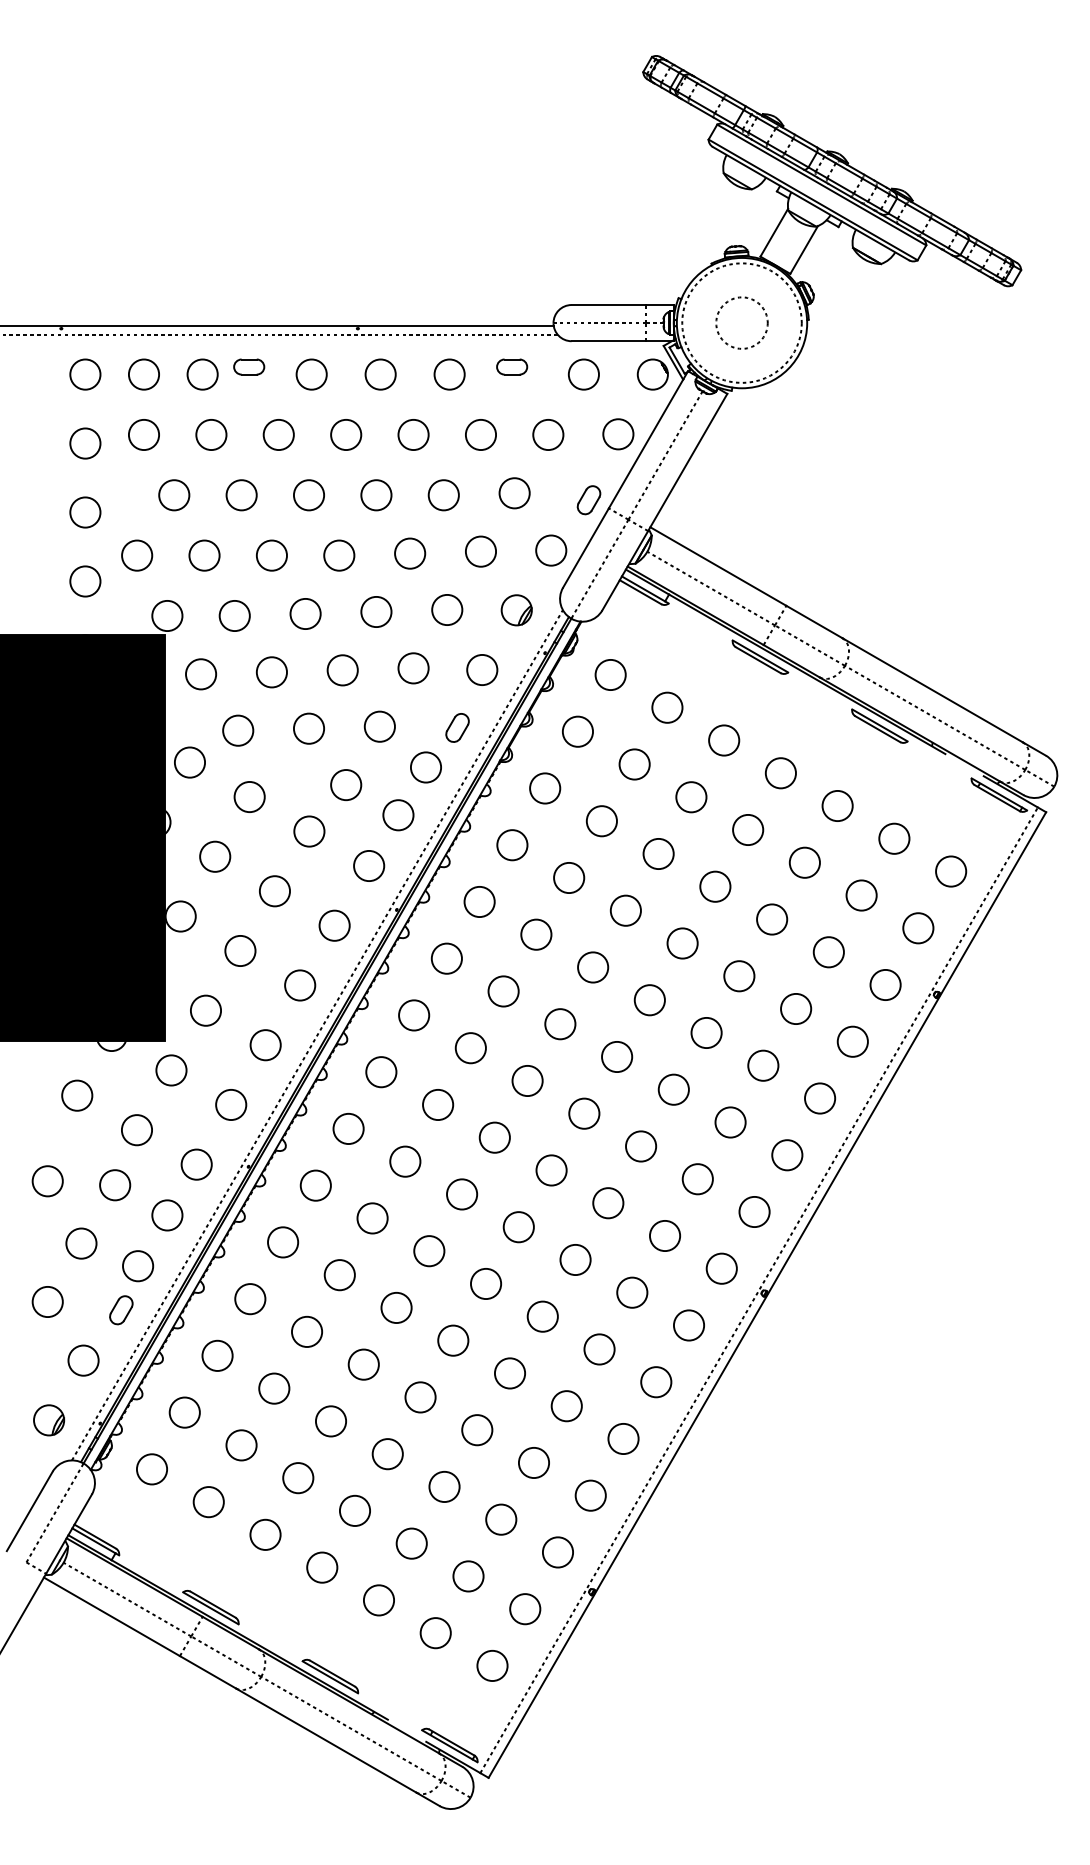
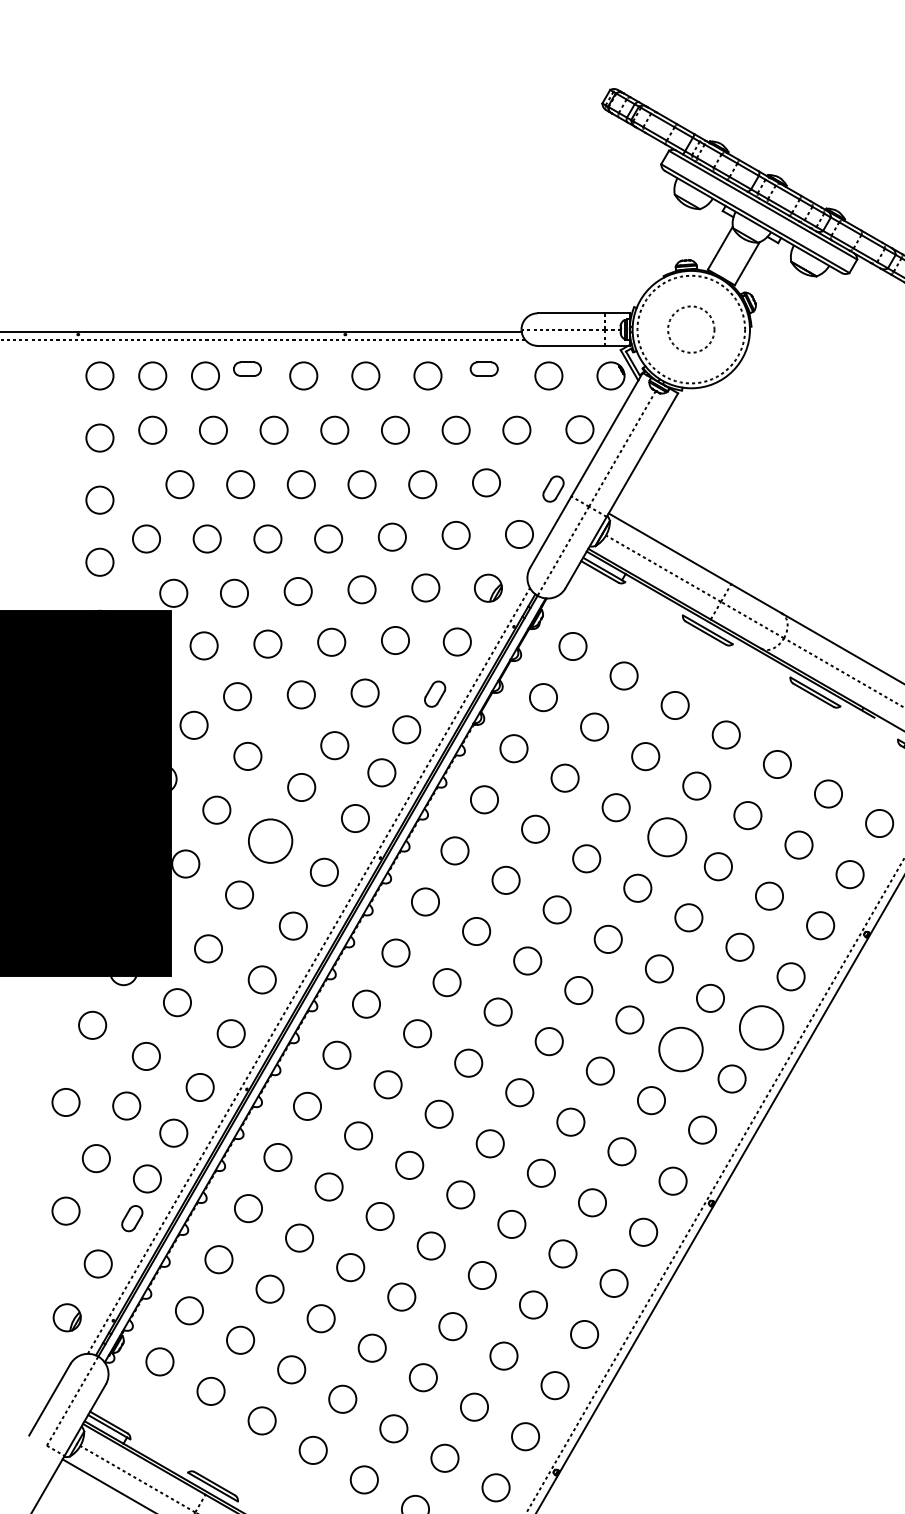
circle: (715, 886) -> (667, 836), size x1.4
circle: (274, 891) -> (270, 841), size x1.6
circle: (820, 1098) -> (761, 1027), size x1.6
circle: (730, 1122) -> (680, 1049), size x1.6

